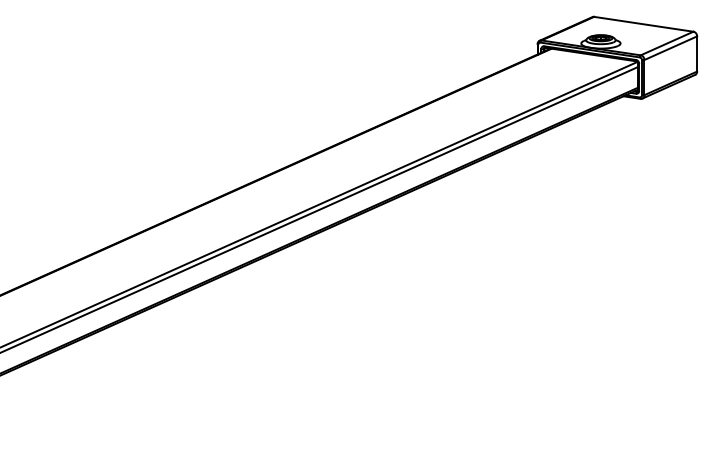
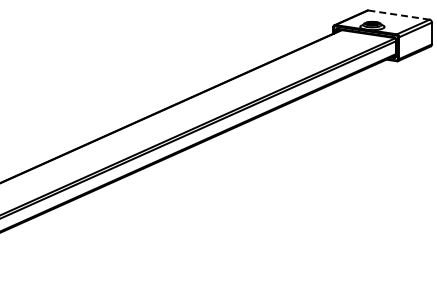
line: (643, 24) -> (398, 15), solid -> dashed

